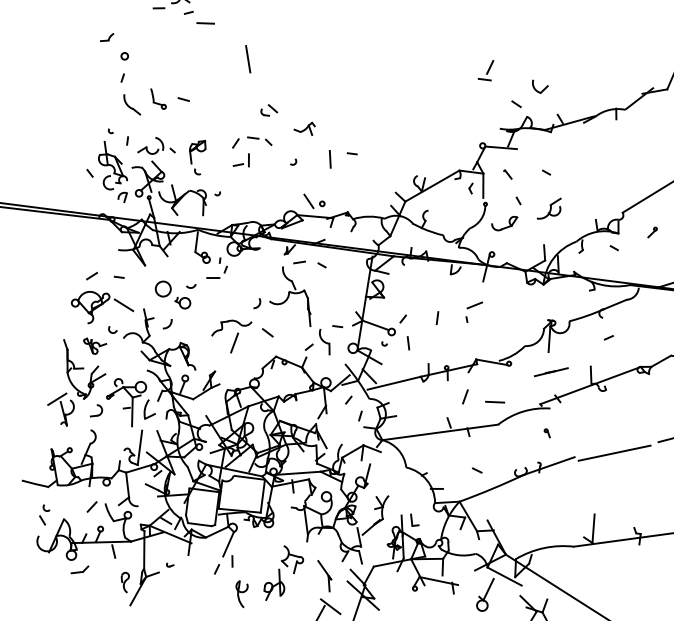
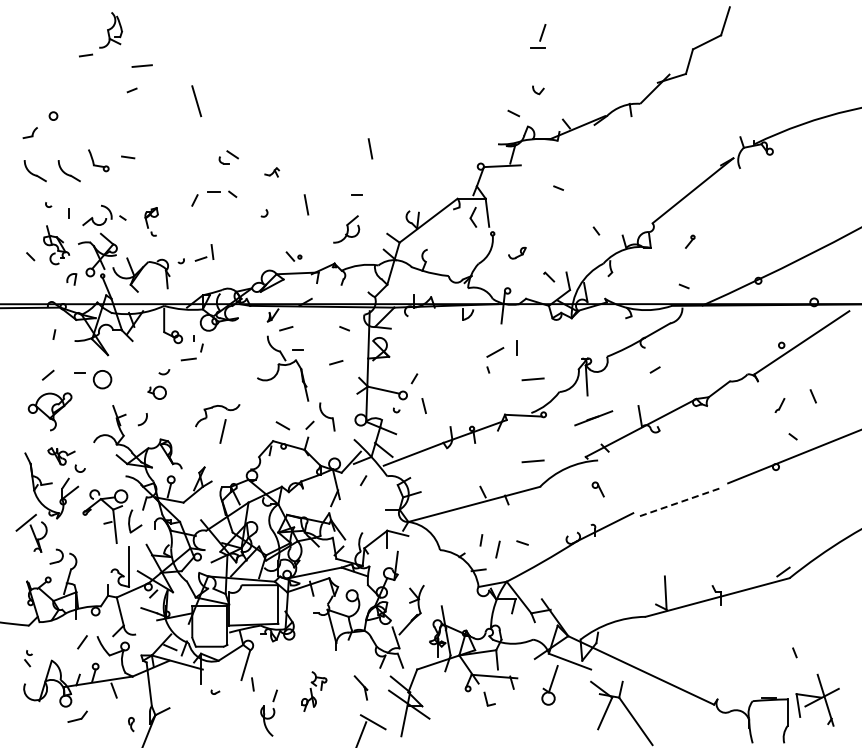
line: (188, 12) -> (131, 90), moved
part: (106, 37) -> (29, 132), moved
part: (486, 70) -> (538, 36), moved
line: (122, 77) -> (54, 334), moved
part: (540, 86) -> (538, 89), size x0.6
part: (102, 101) -> (34, 171), added
line: (390, 118) -> (370, 148), added
part: (304, 128) -> (271, 172), size x0.6
line: (351, 153) -> (356, 194), moved
part: (196, 156) -> (151, 221), size x0.7
part: (242, 159) -> (204, 252), moved
part: (113, 166) -> (56, 245), size x0.7
part: (508, 174) -> (549, 276), moved
part: (470, 188) -> (473, 217), size x1.6
line: (518, 200) -> (596, 230), moved
part: (313, 201) -> (293, 256), size x0.6
part: (549, 208) -> (346, 229), moved
part: (504, 223) -> (517, 253), size x0.6
line: (613, 248) -> (683, 286), moved
line: (321, 265) -> (344, 328), moved
circle: (163, 288) -> (102, 379), moved
line: (338, 296) -> (336, 362), added
arc: (259, 303) -> (245, 382), removed
line: (123, 305) -> (89, 404), removed
line: (437, 317) -> (516, 347), moved
line: (337, 325) -> (297, 349), moved
arc: (110, 330) -> (77, 469), moved
line: (267, 332) -> (282, 425), moved
line: (503, 332) -> (532, 379), added
line: (465, 396) -> (497, 549), moved
part: (96, 410) -> (56, 556), moved
line: (360, 416) -> (481, 540), moved
part: (546, 433) -> (597, 489), size x1.6
line: (614, 453) -> (678, 502), solid -> dashed
part: (44, 514) -> (28, 658), size x0.7
part: (414, 519) -> (489, 698), moved
part: (170, 564) -> (215, 691), moved
line: (216, 568) -> (274, 695), moved
part: (284, 574) -> (314, 691), size x0.6
part: (323, 575) -> (360, 687), size x0.7
part: (124, 582) -> (131, 724), size x0.6

